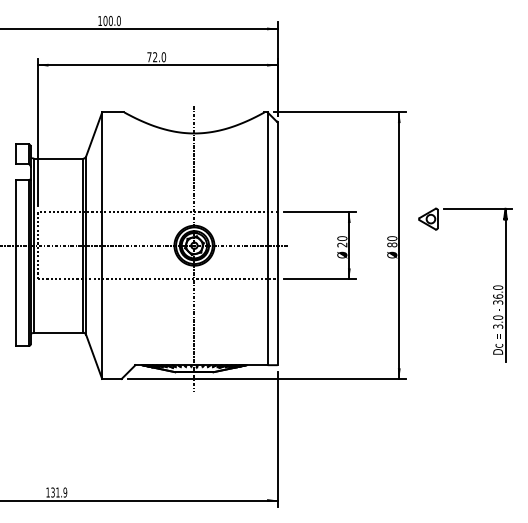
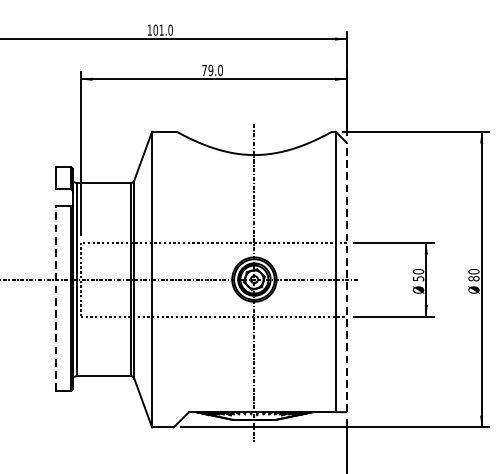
text: (110, 21) -> (161, 30), 100.0 -> 101.0
text: (155, 57) -> (211, 70), 72.0 -> 79.0
line: (277, 243) -> (346, 277), solid -> dashed
text: (342, 244) -> (418, 278), 20 -> 50
line: (15, 262) -> (55, 298), solid -> dashed

